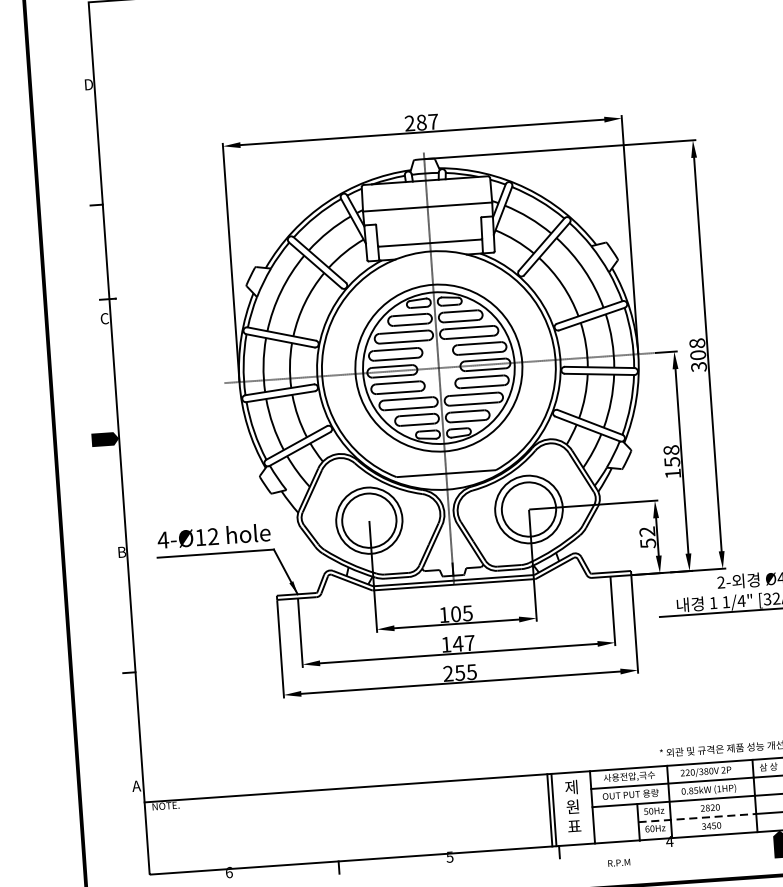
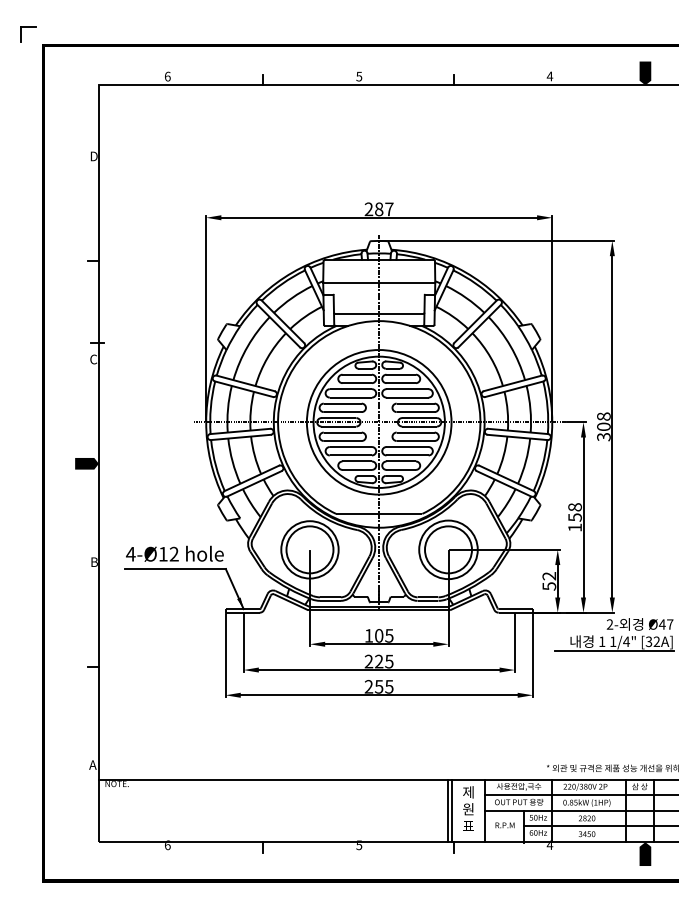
text: (457, 643) -> (378, 661), 147 -> 225
line: (697, 818) -> (575, 826), dashed -> solid
text: (618, 863) -> (504, 825), moved

